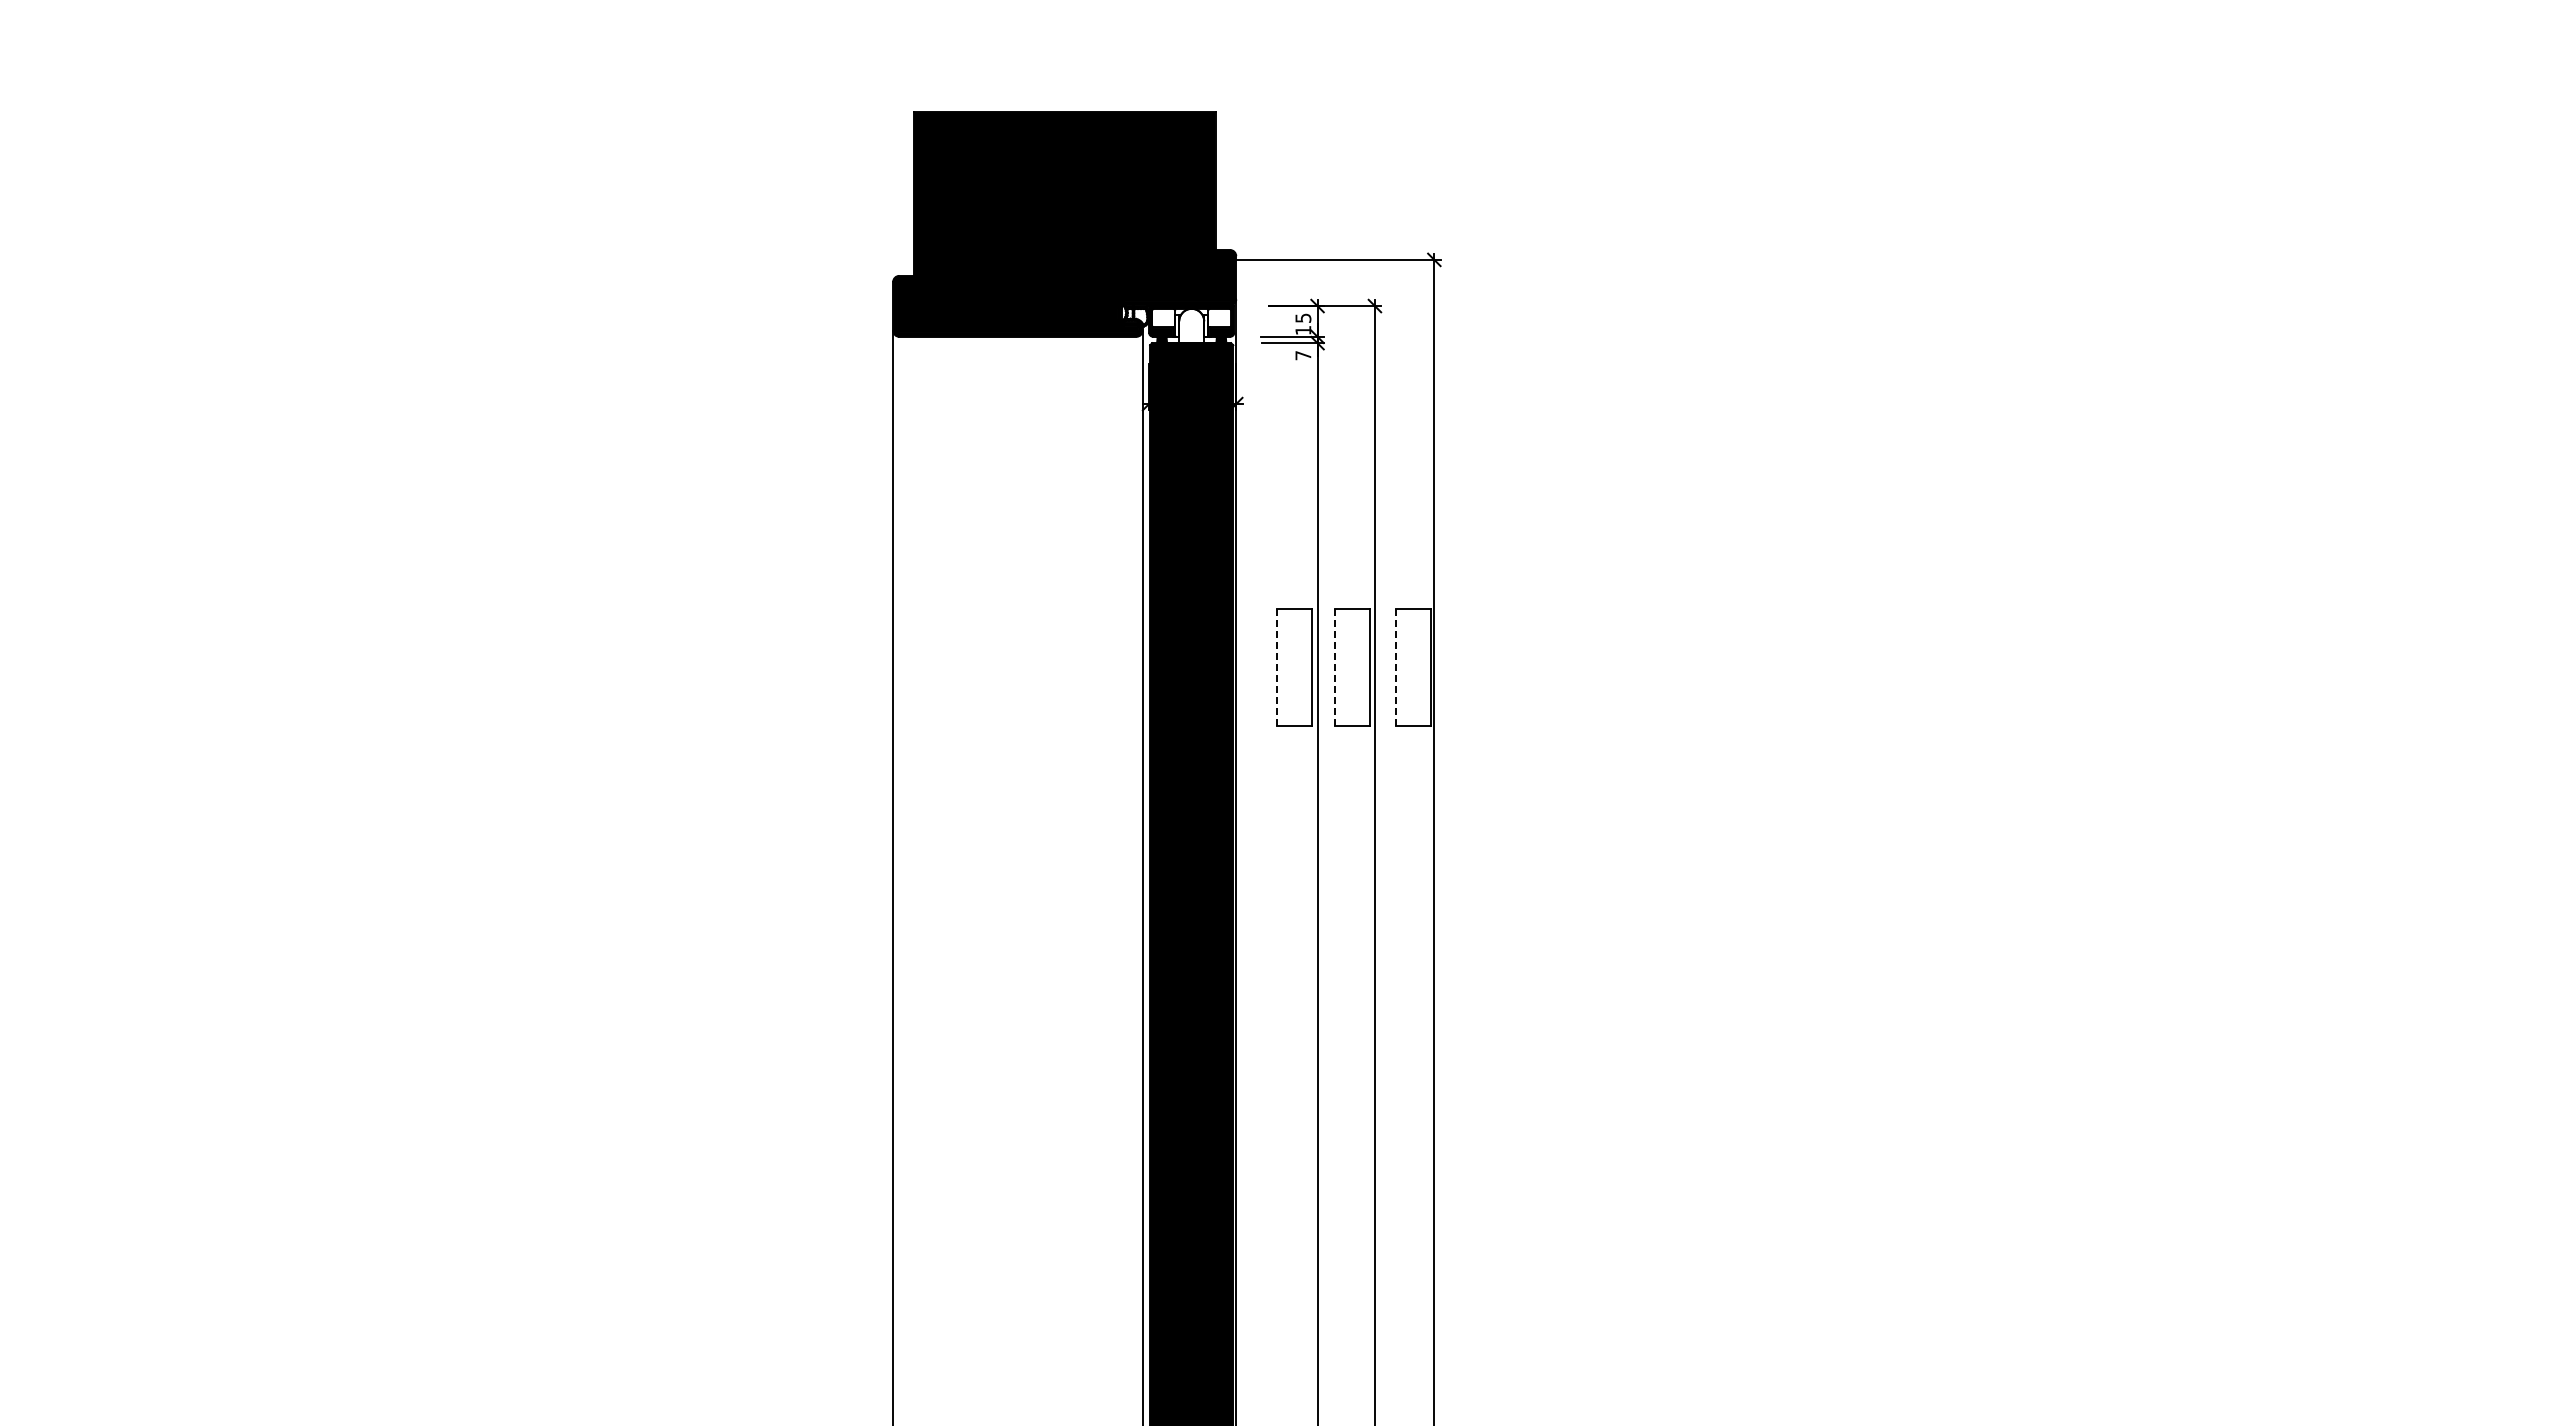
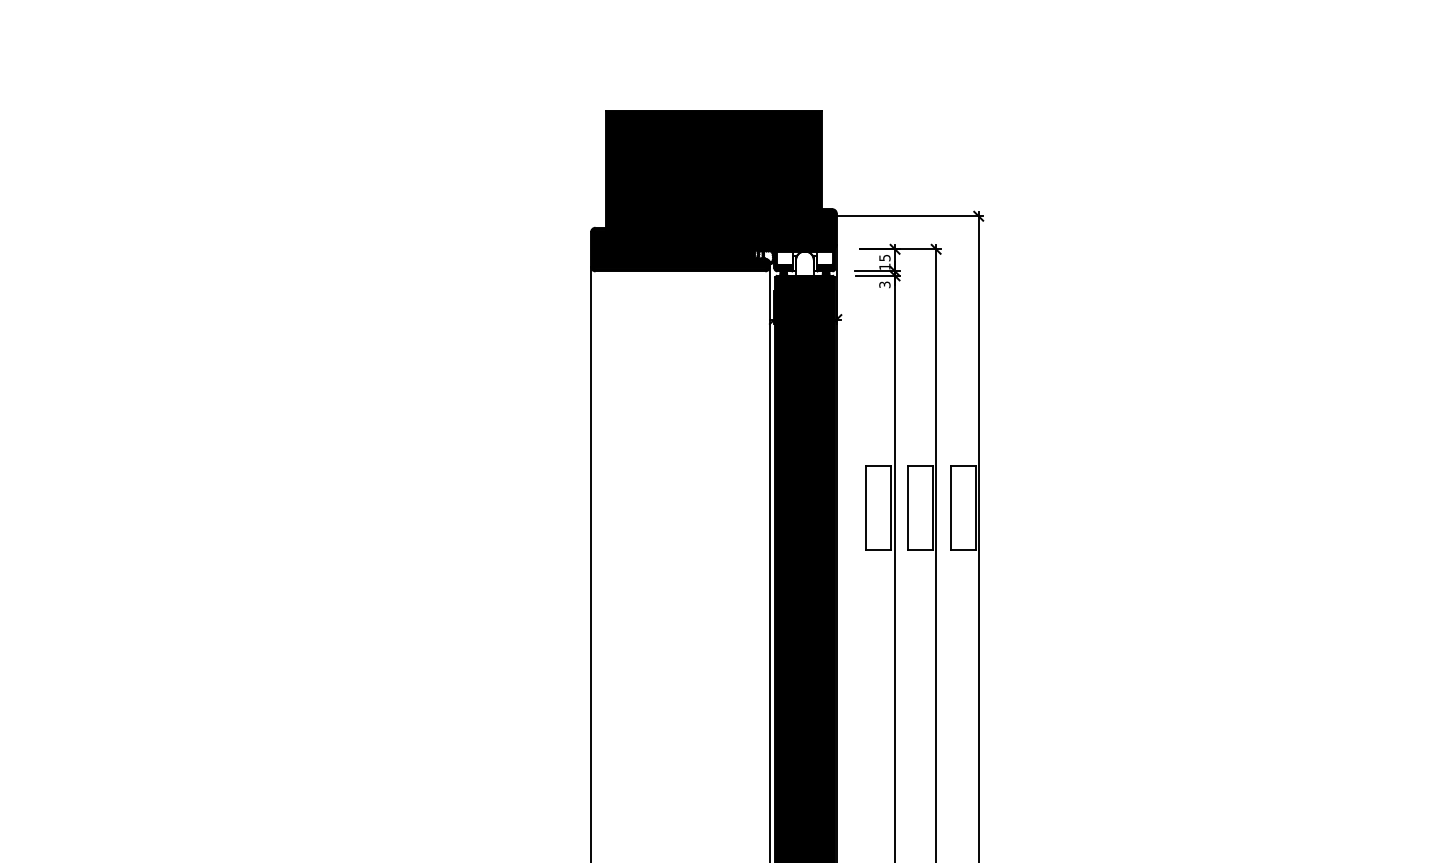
text: (1303, 355) -> (884, 284), 7 -> 3
line: (1276, 667) -> (865, 508), dashed -> solid
line: (1335, 667) -> (907, 508), dashed -> solid
line: (1396, 667) -> (951, 508), dashed -> solid

